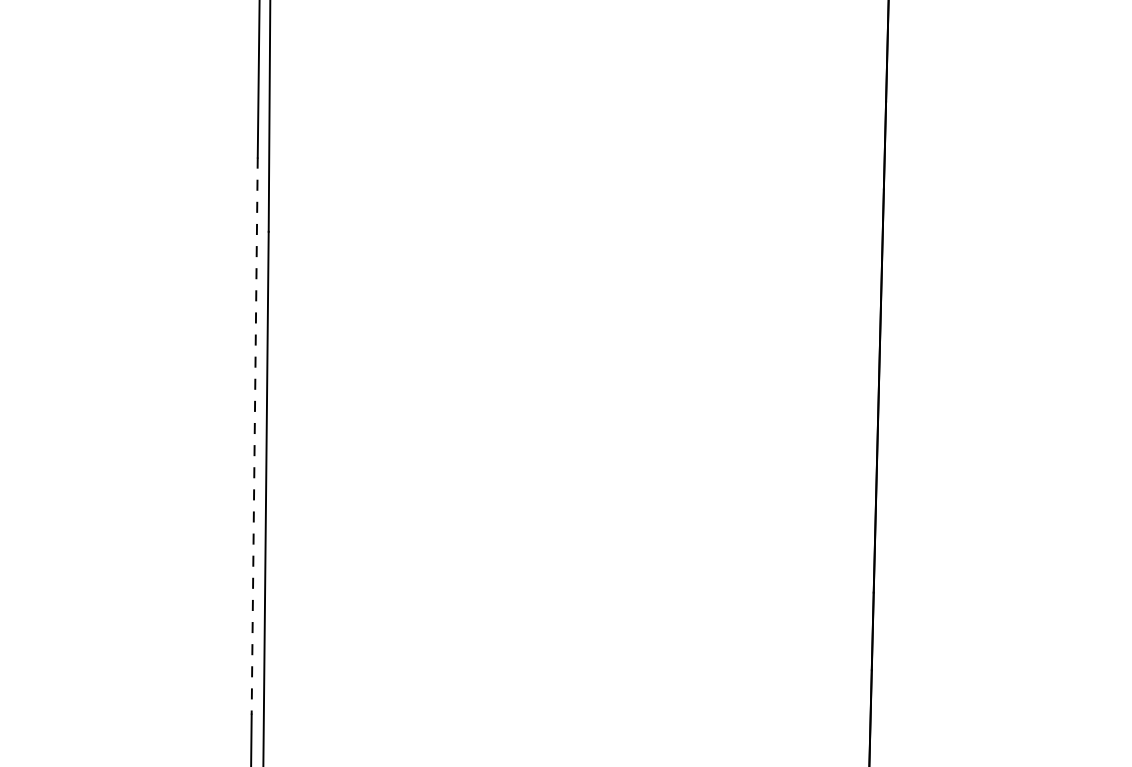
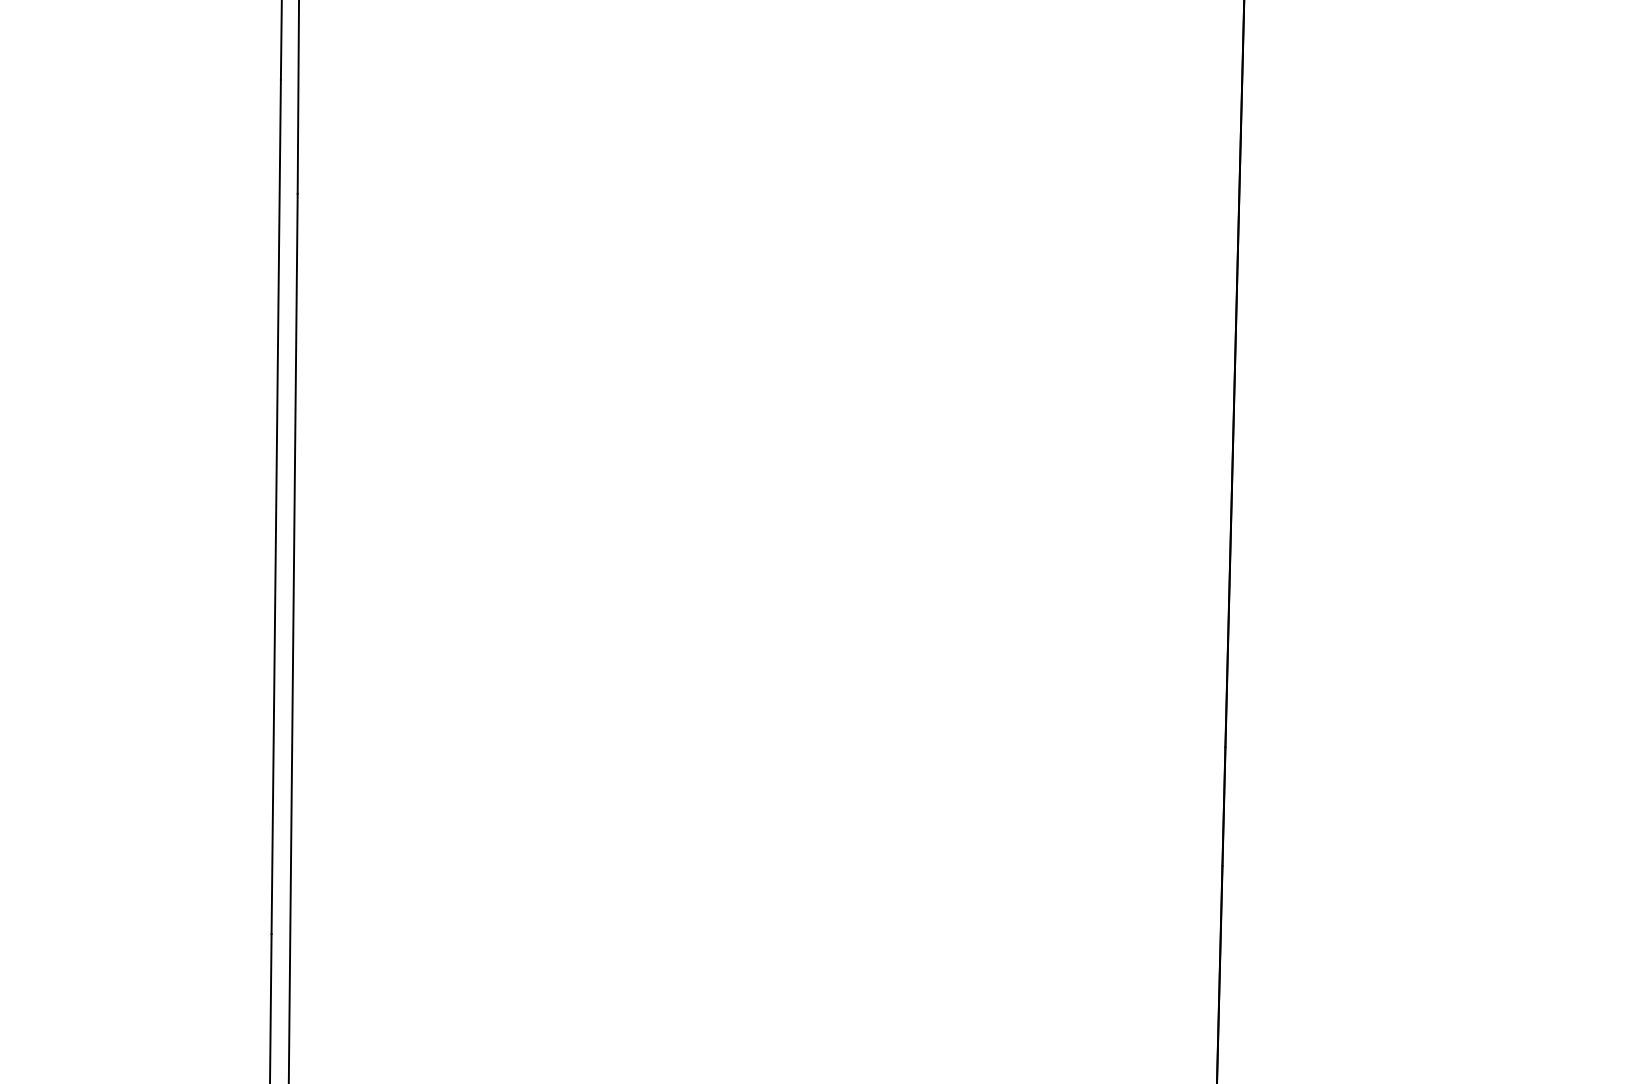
line: (254, 436) -> (275, 507), dashed -> solid

